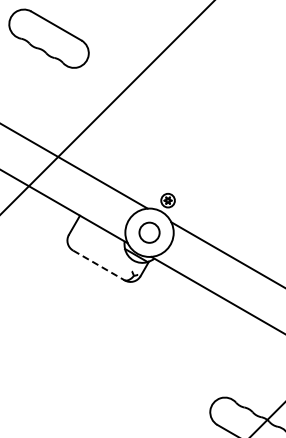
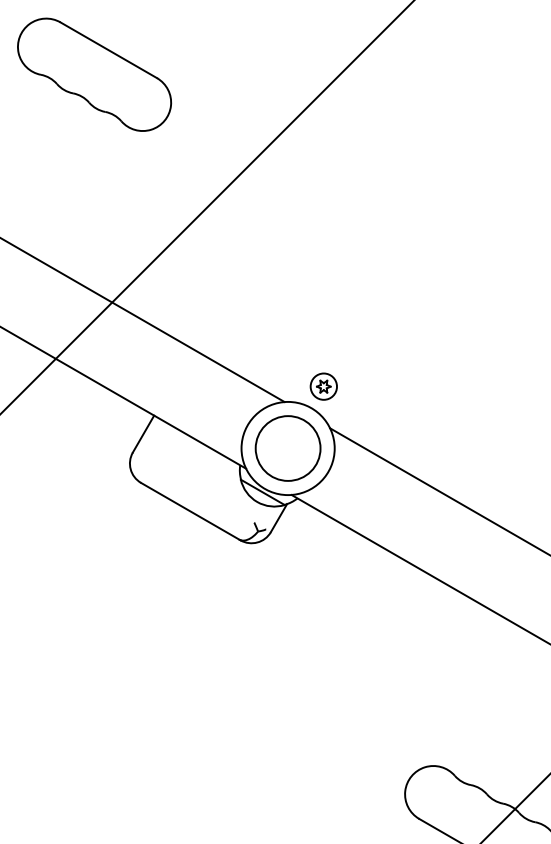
circle: (149, 232) -> (288, 448), size x1.67
line: (99, 265) -> (191, 511), dashed -> solid

